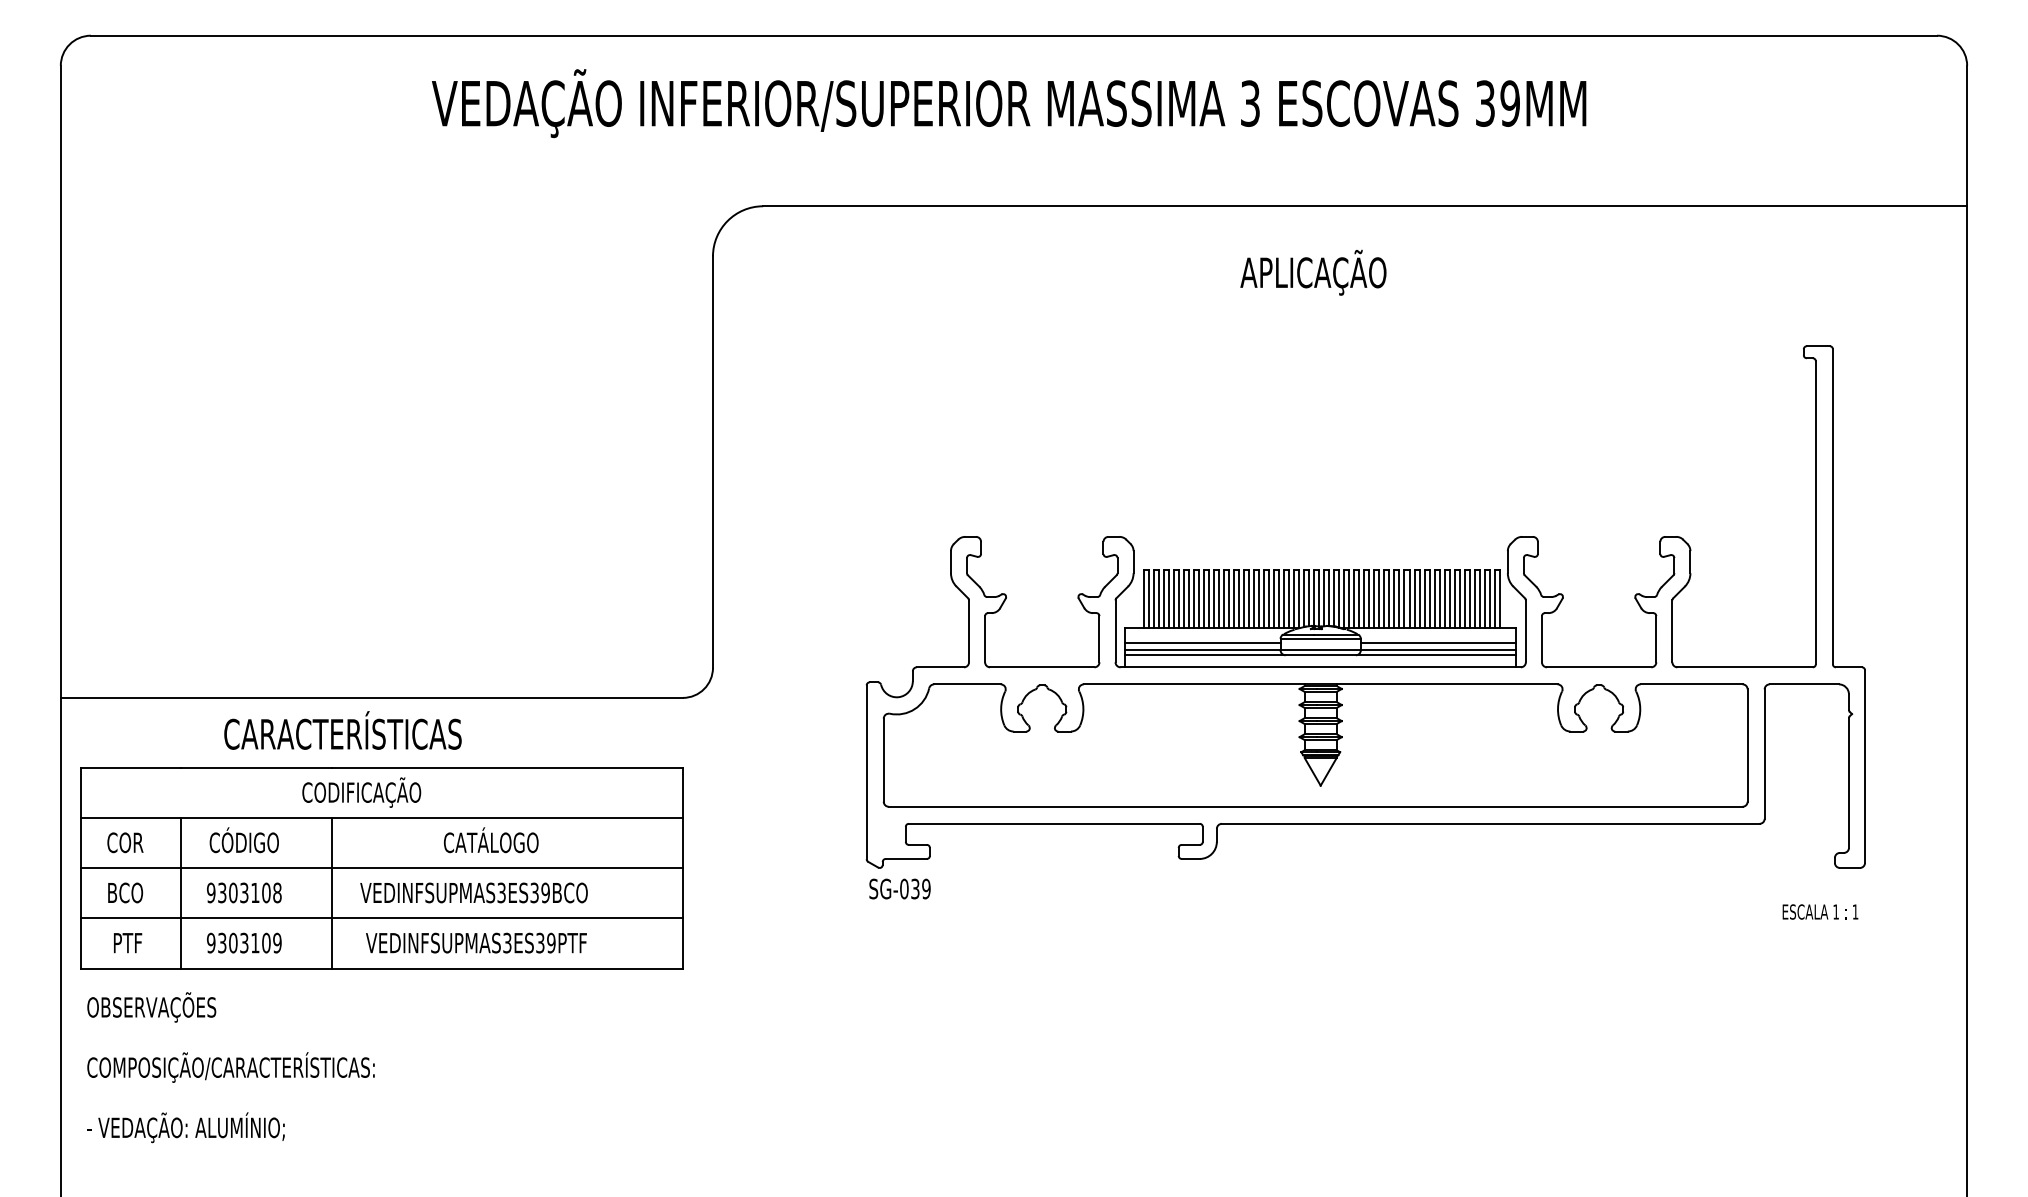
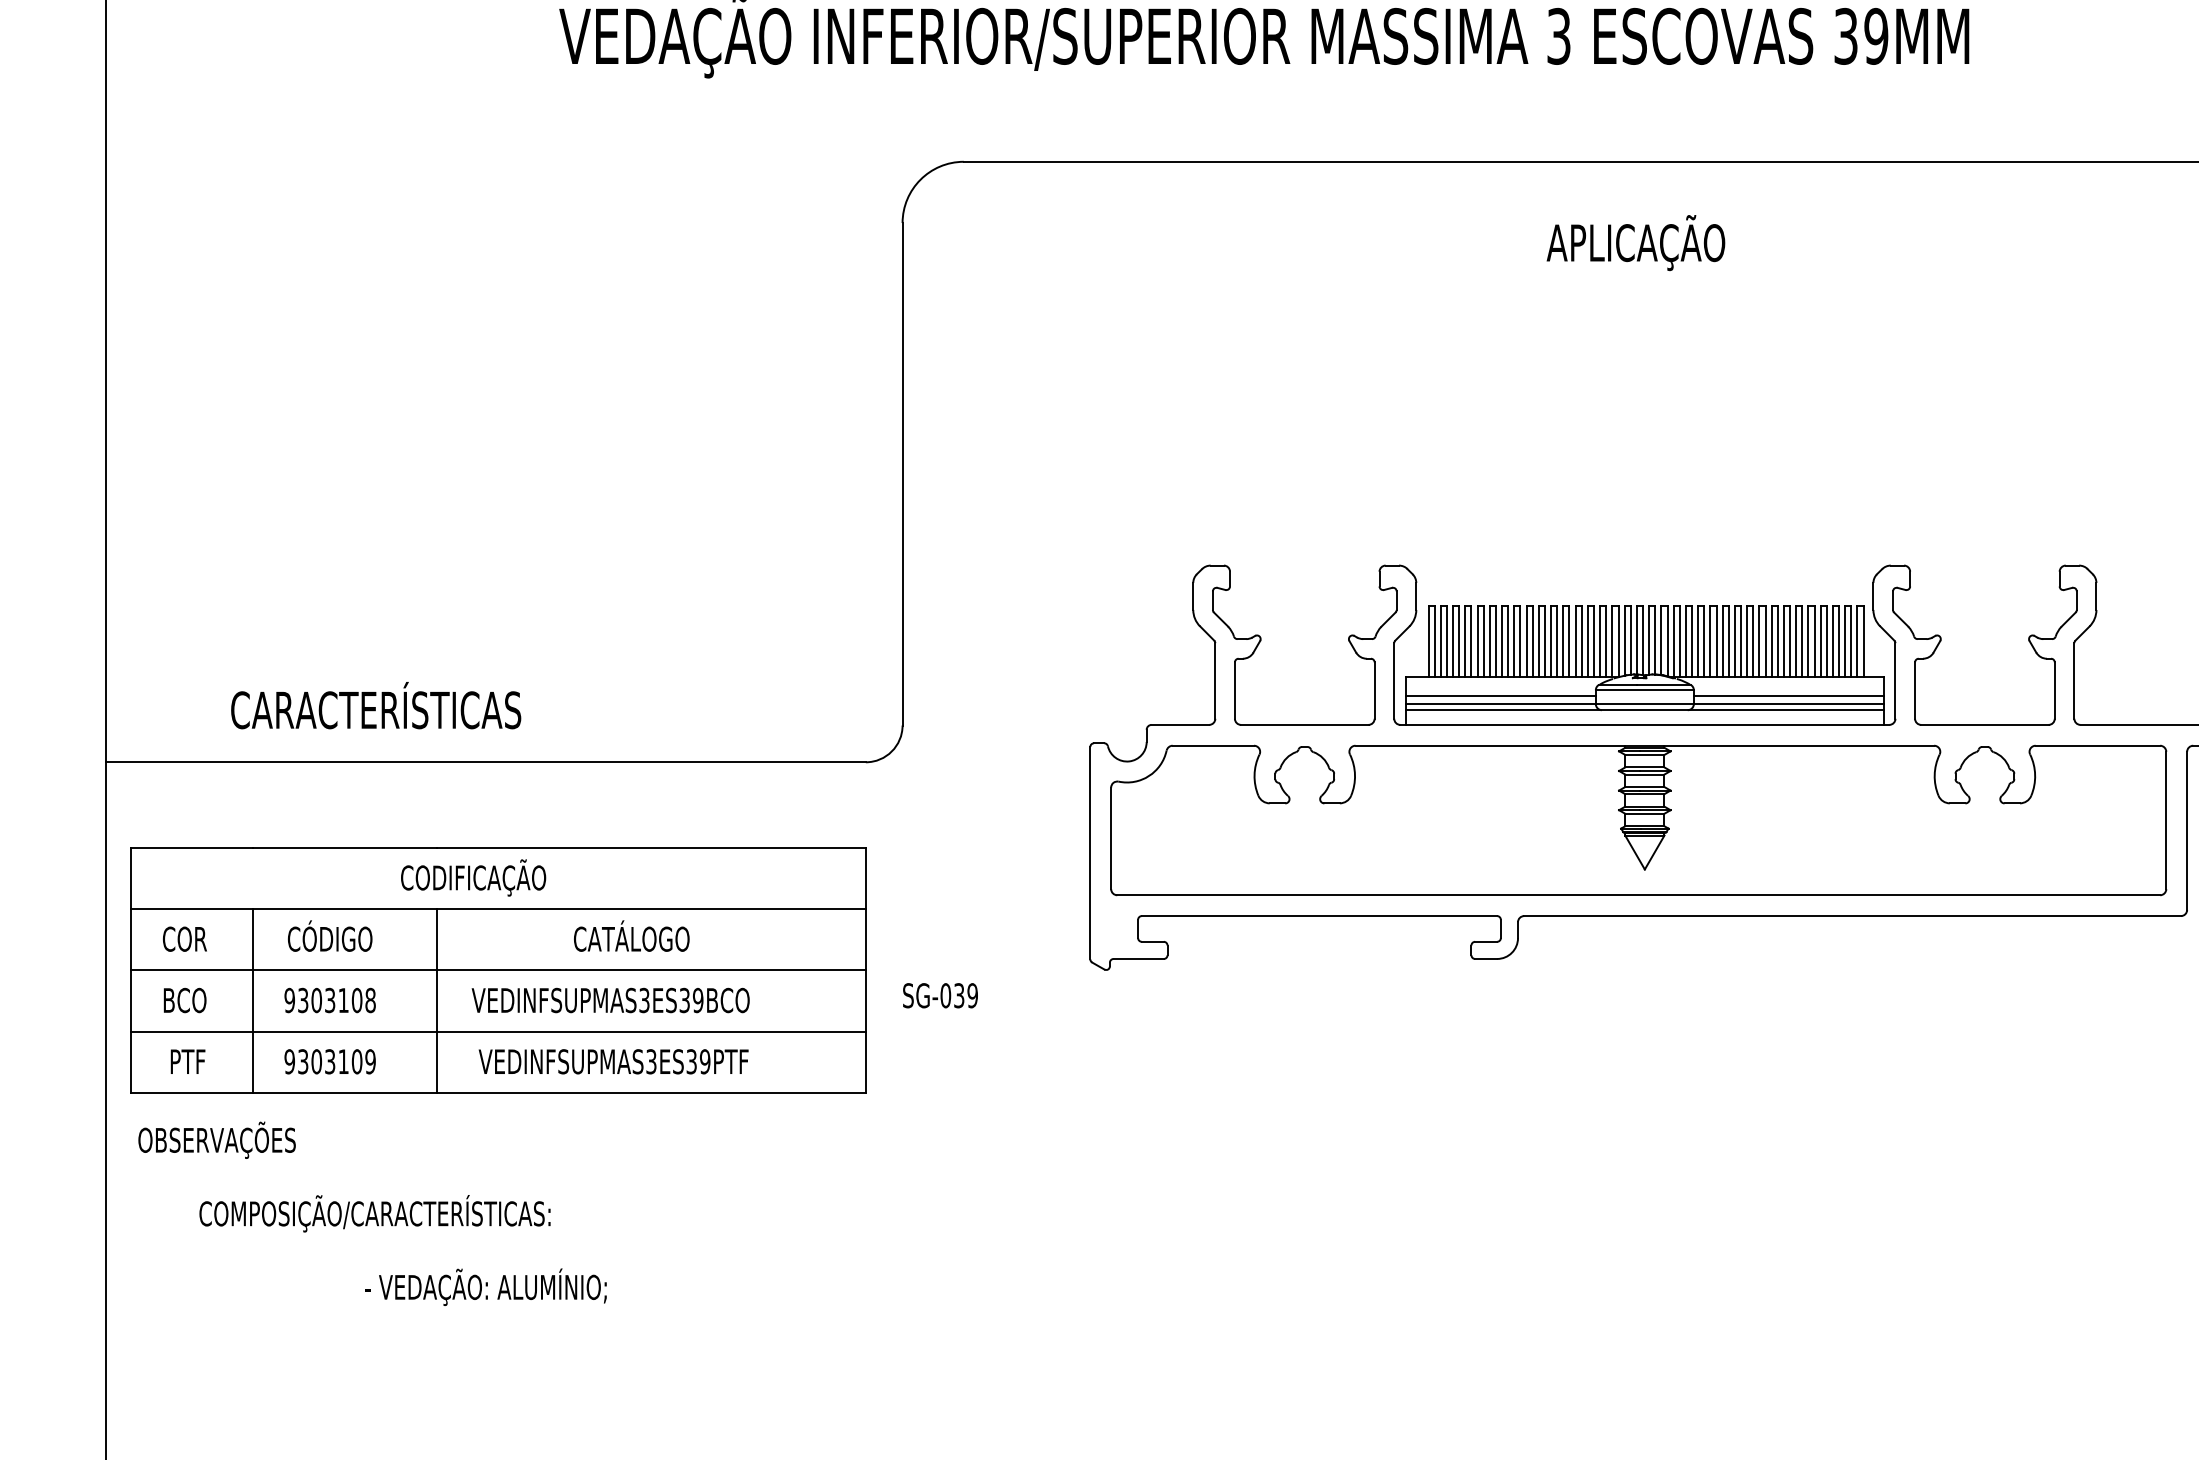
text: (342, 730) -> (375, 705), moved
text: (899, 888) -> (939, 995), moved
text: (230, 1067) -> (374, 1213), moved
text: (185, 1127) -> (485, 1286), moved

